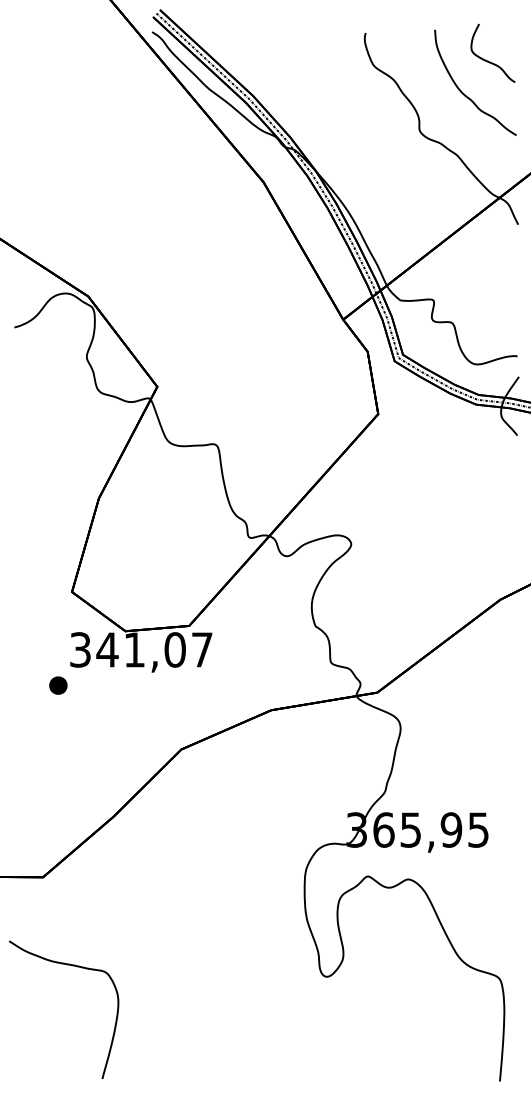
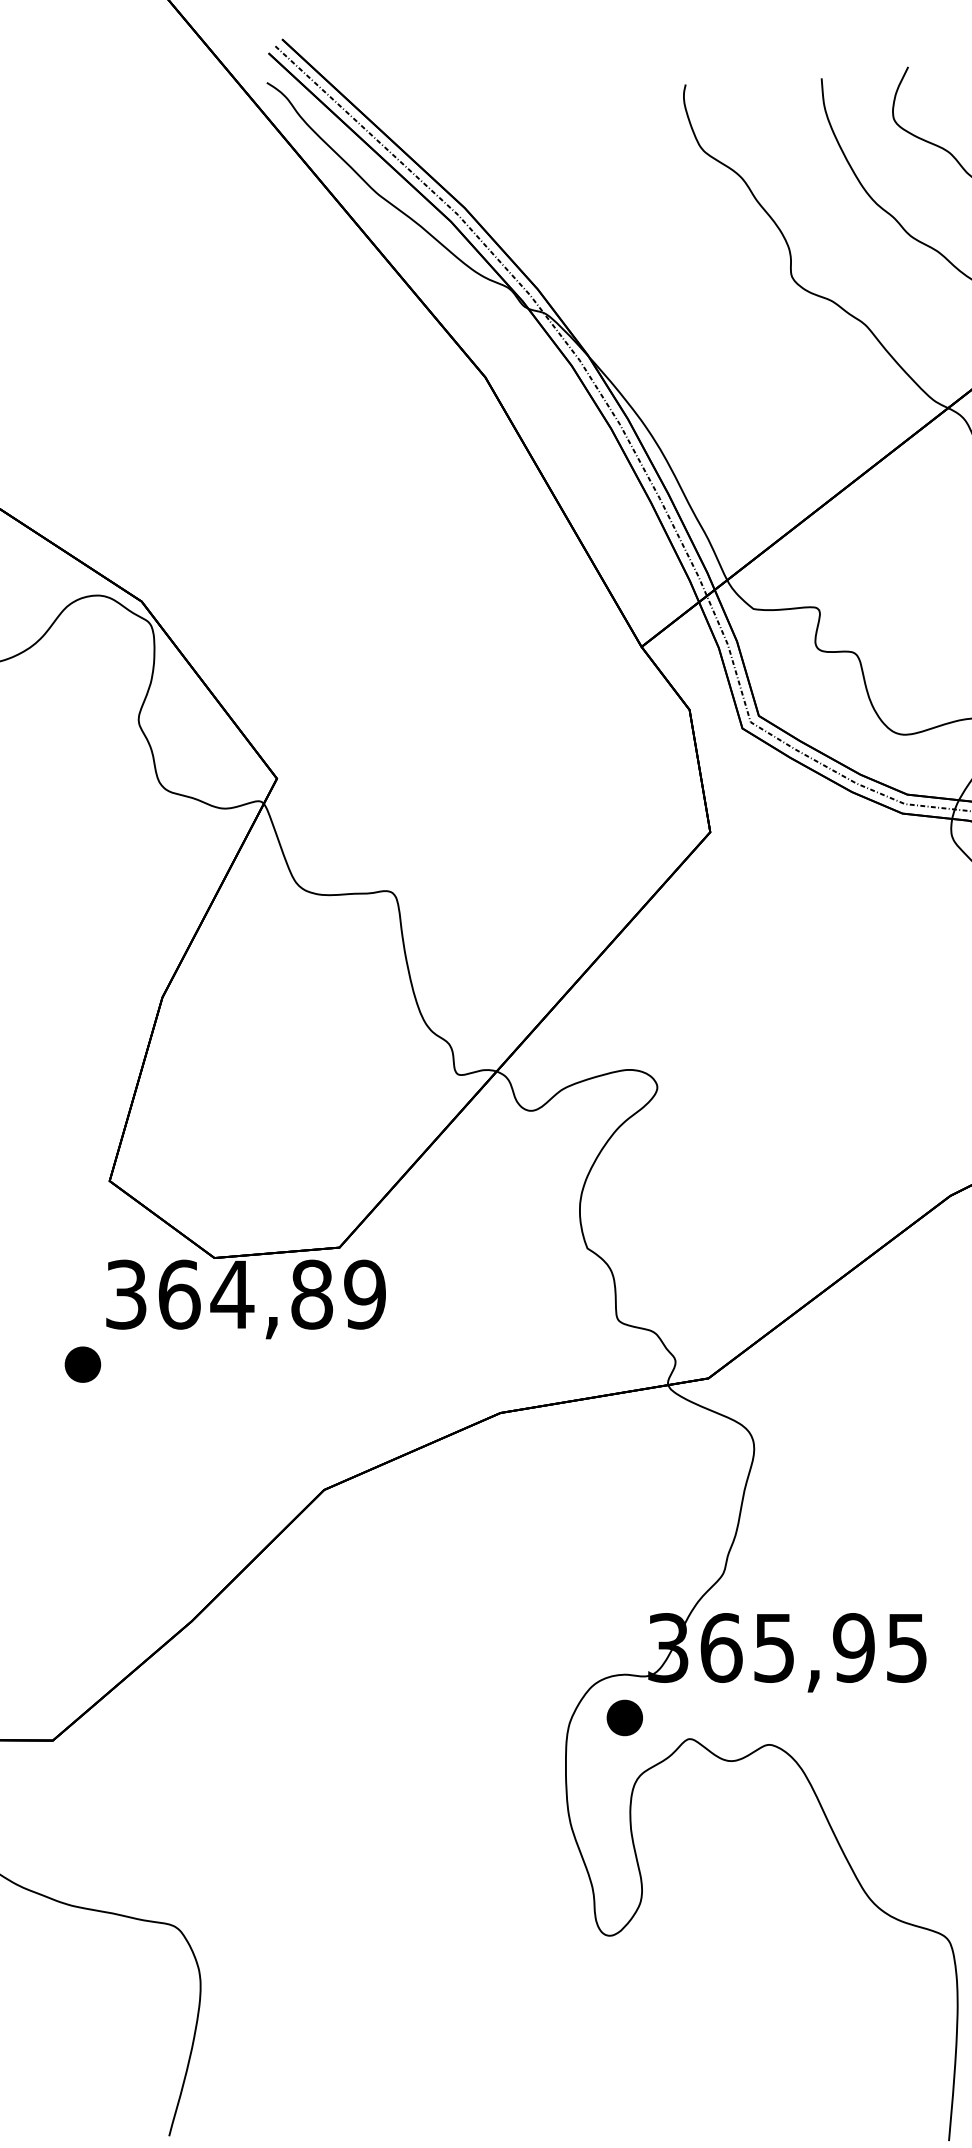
text: (154, 649) -> (271, 1293), 341,07 -> 364,89
part: (334, 865) -> (624, 1717), added

